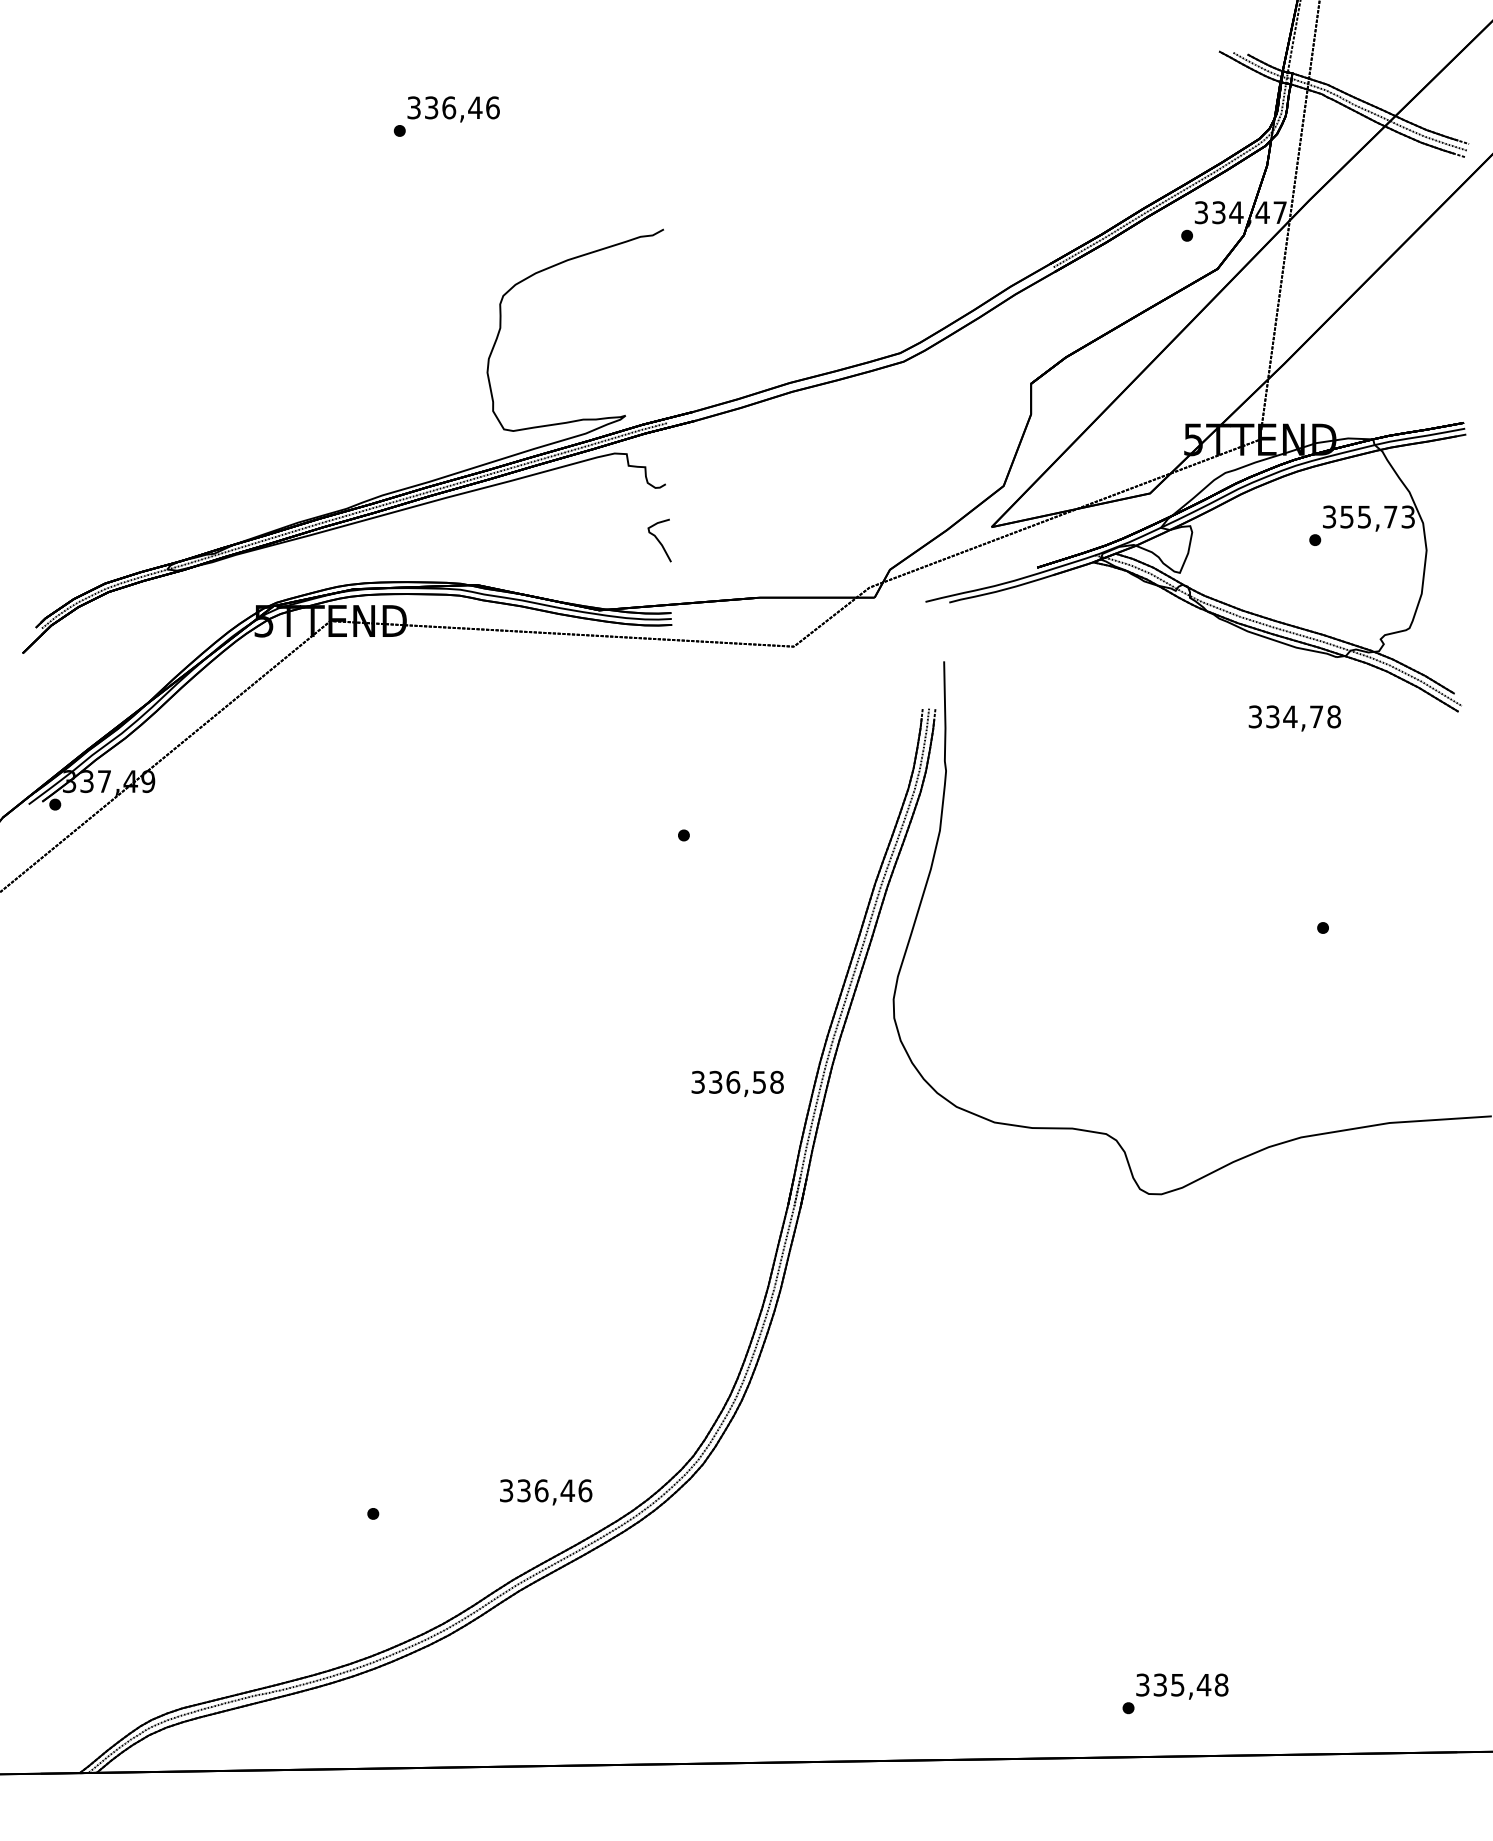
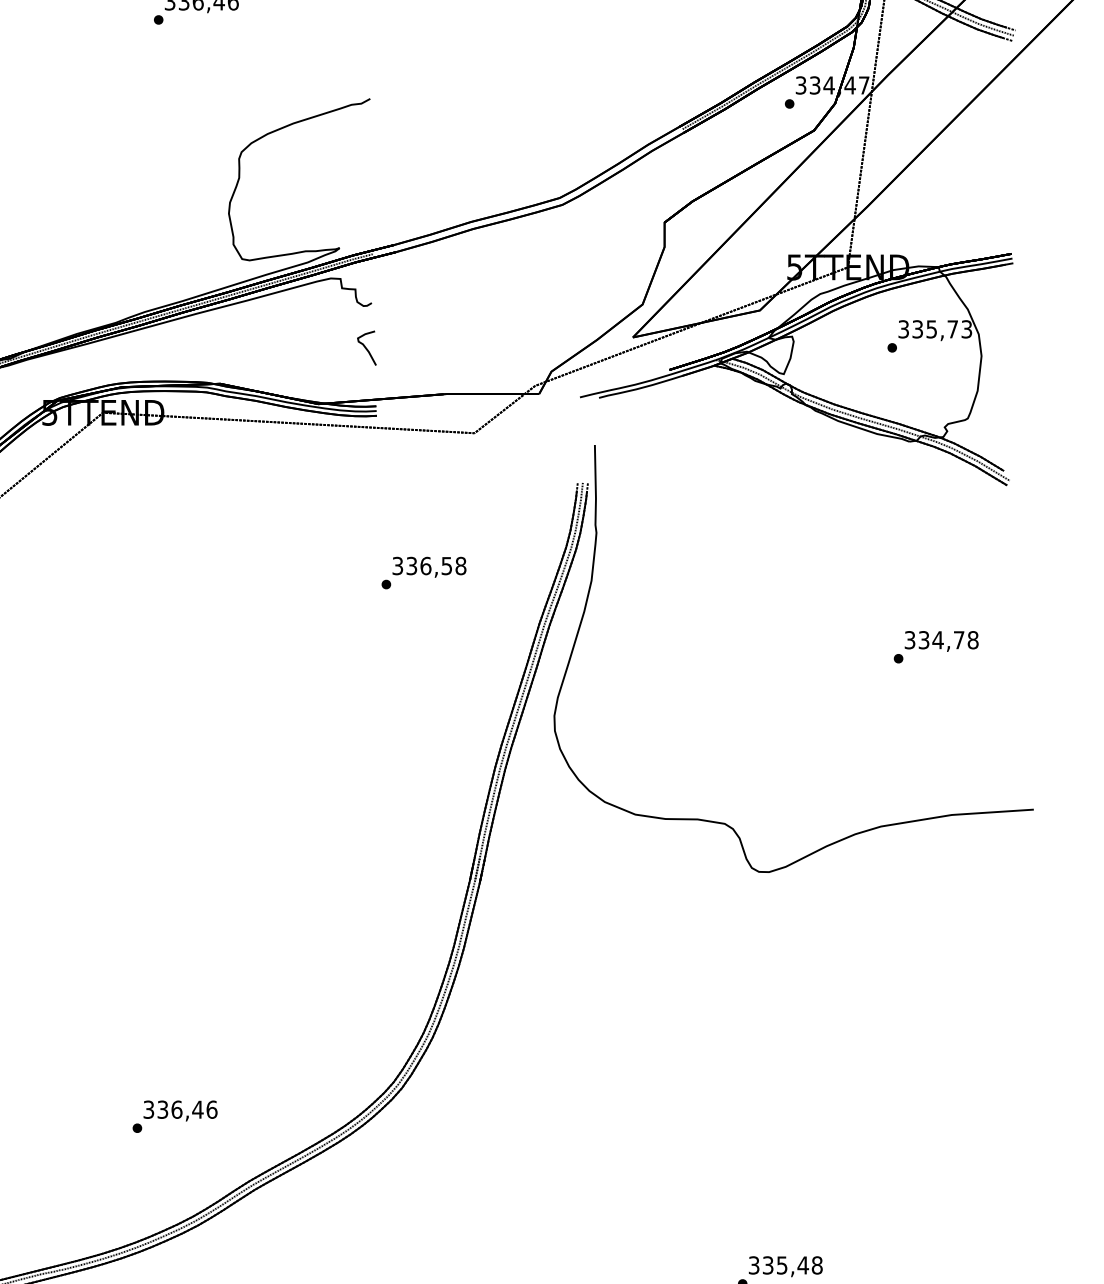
text: (1347, 516) -> (918, 328), 355,73 -> 335,73
text: (1294, 718) -> (941, 641), moved
text: (737, 1083) -> (429, 566), moved
text: (546, 1492) -> (180, 1111), moved

